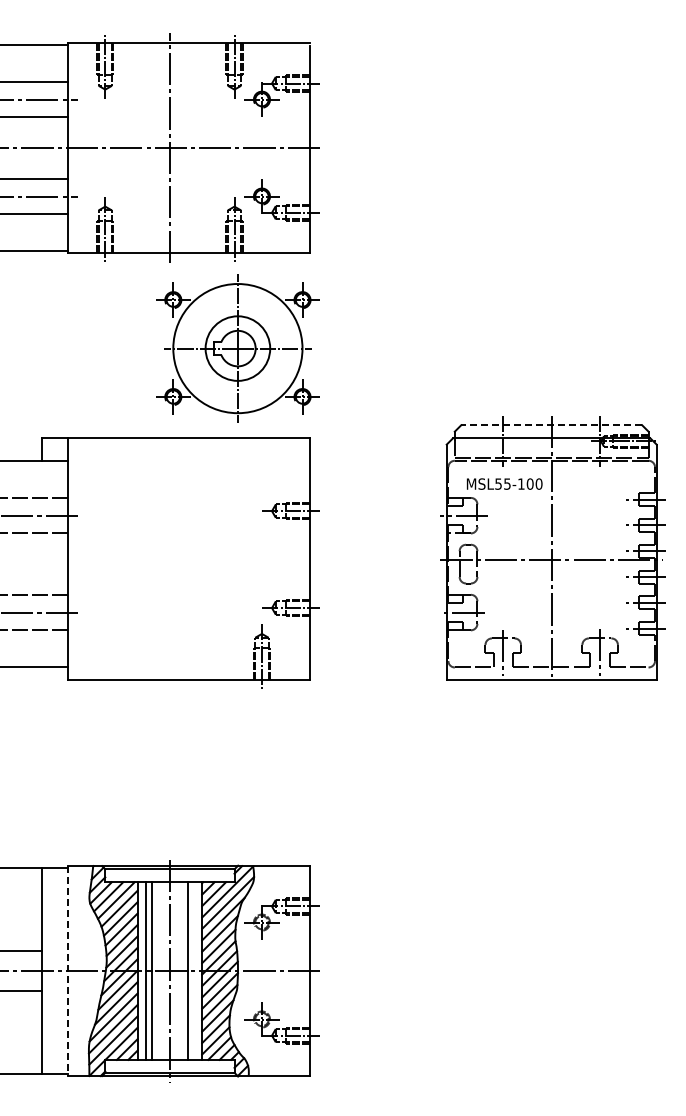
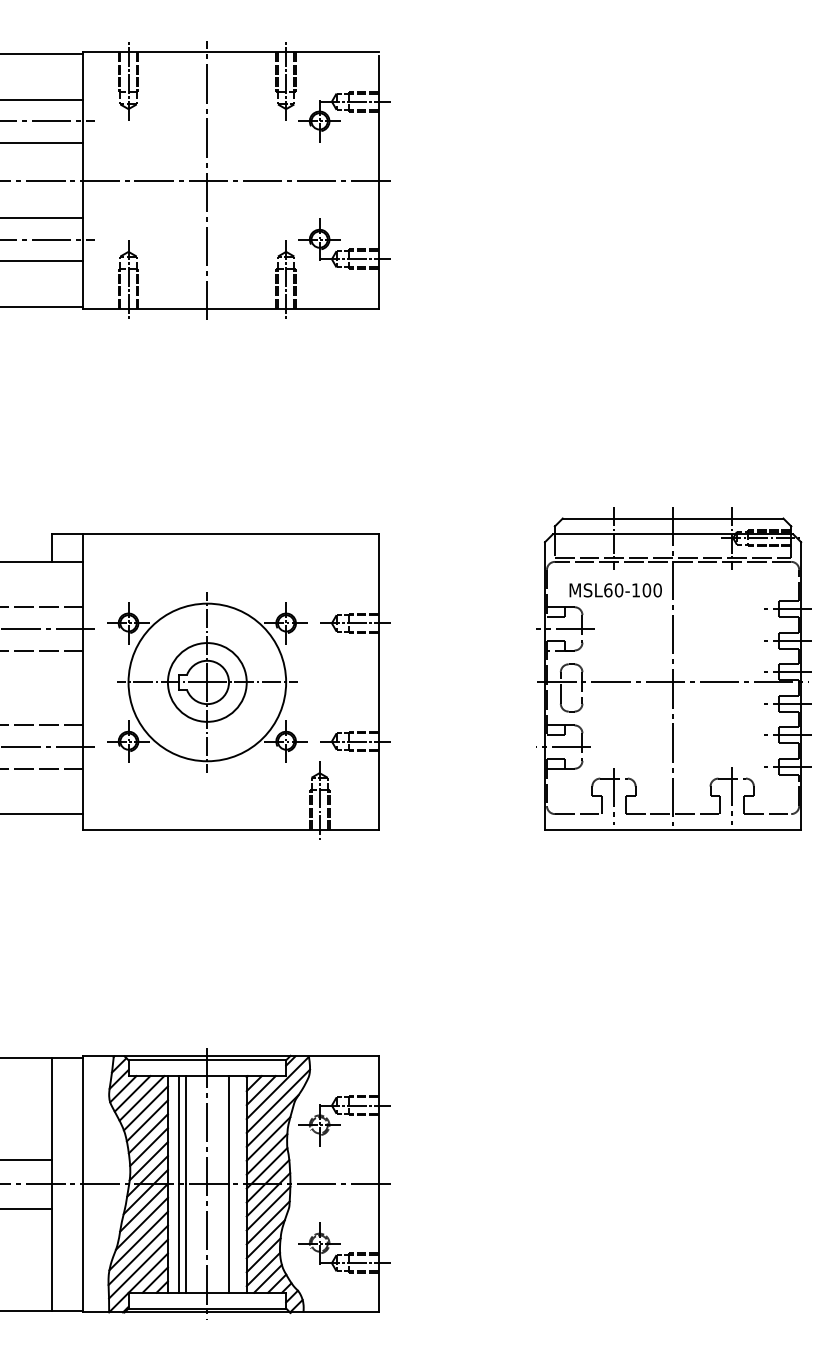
part: (237, 348) -> (206, 682), moved
line: (551, 425) -> (672, 518), dashed -> solid
text: (502, 483) -> (613, 589), MSL55-100 -> MSL60-100
line: (68, 971) -> (83, 1184), dashed -> solid

